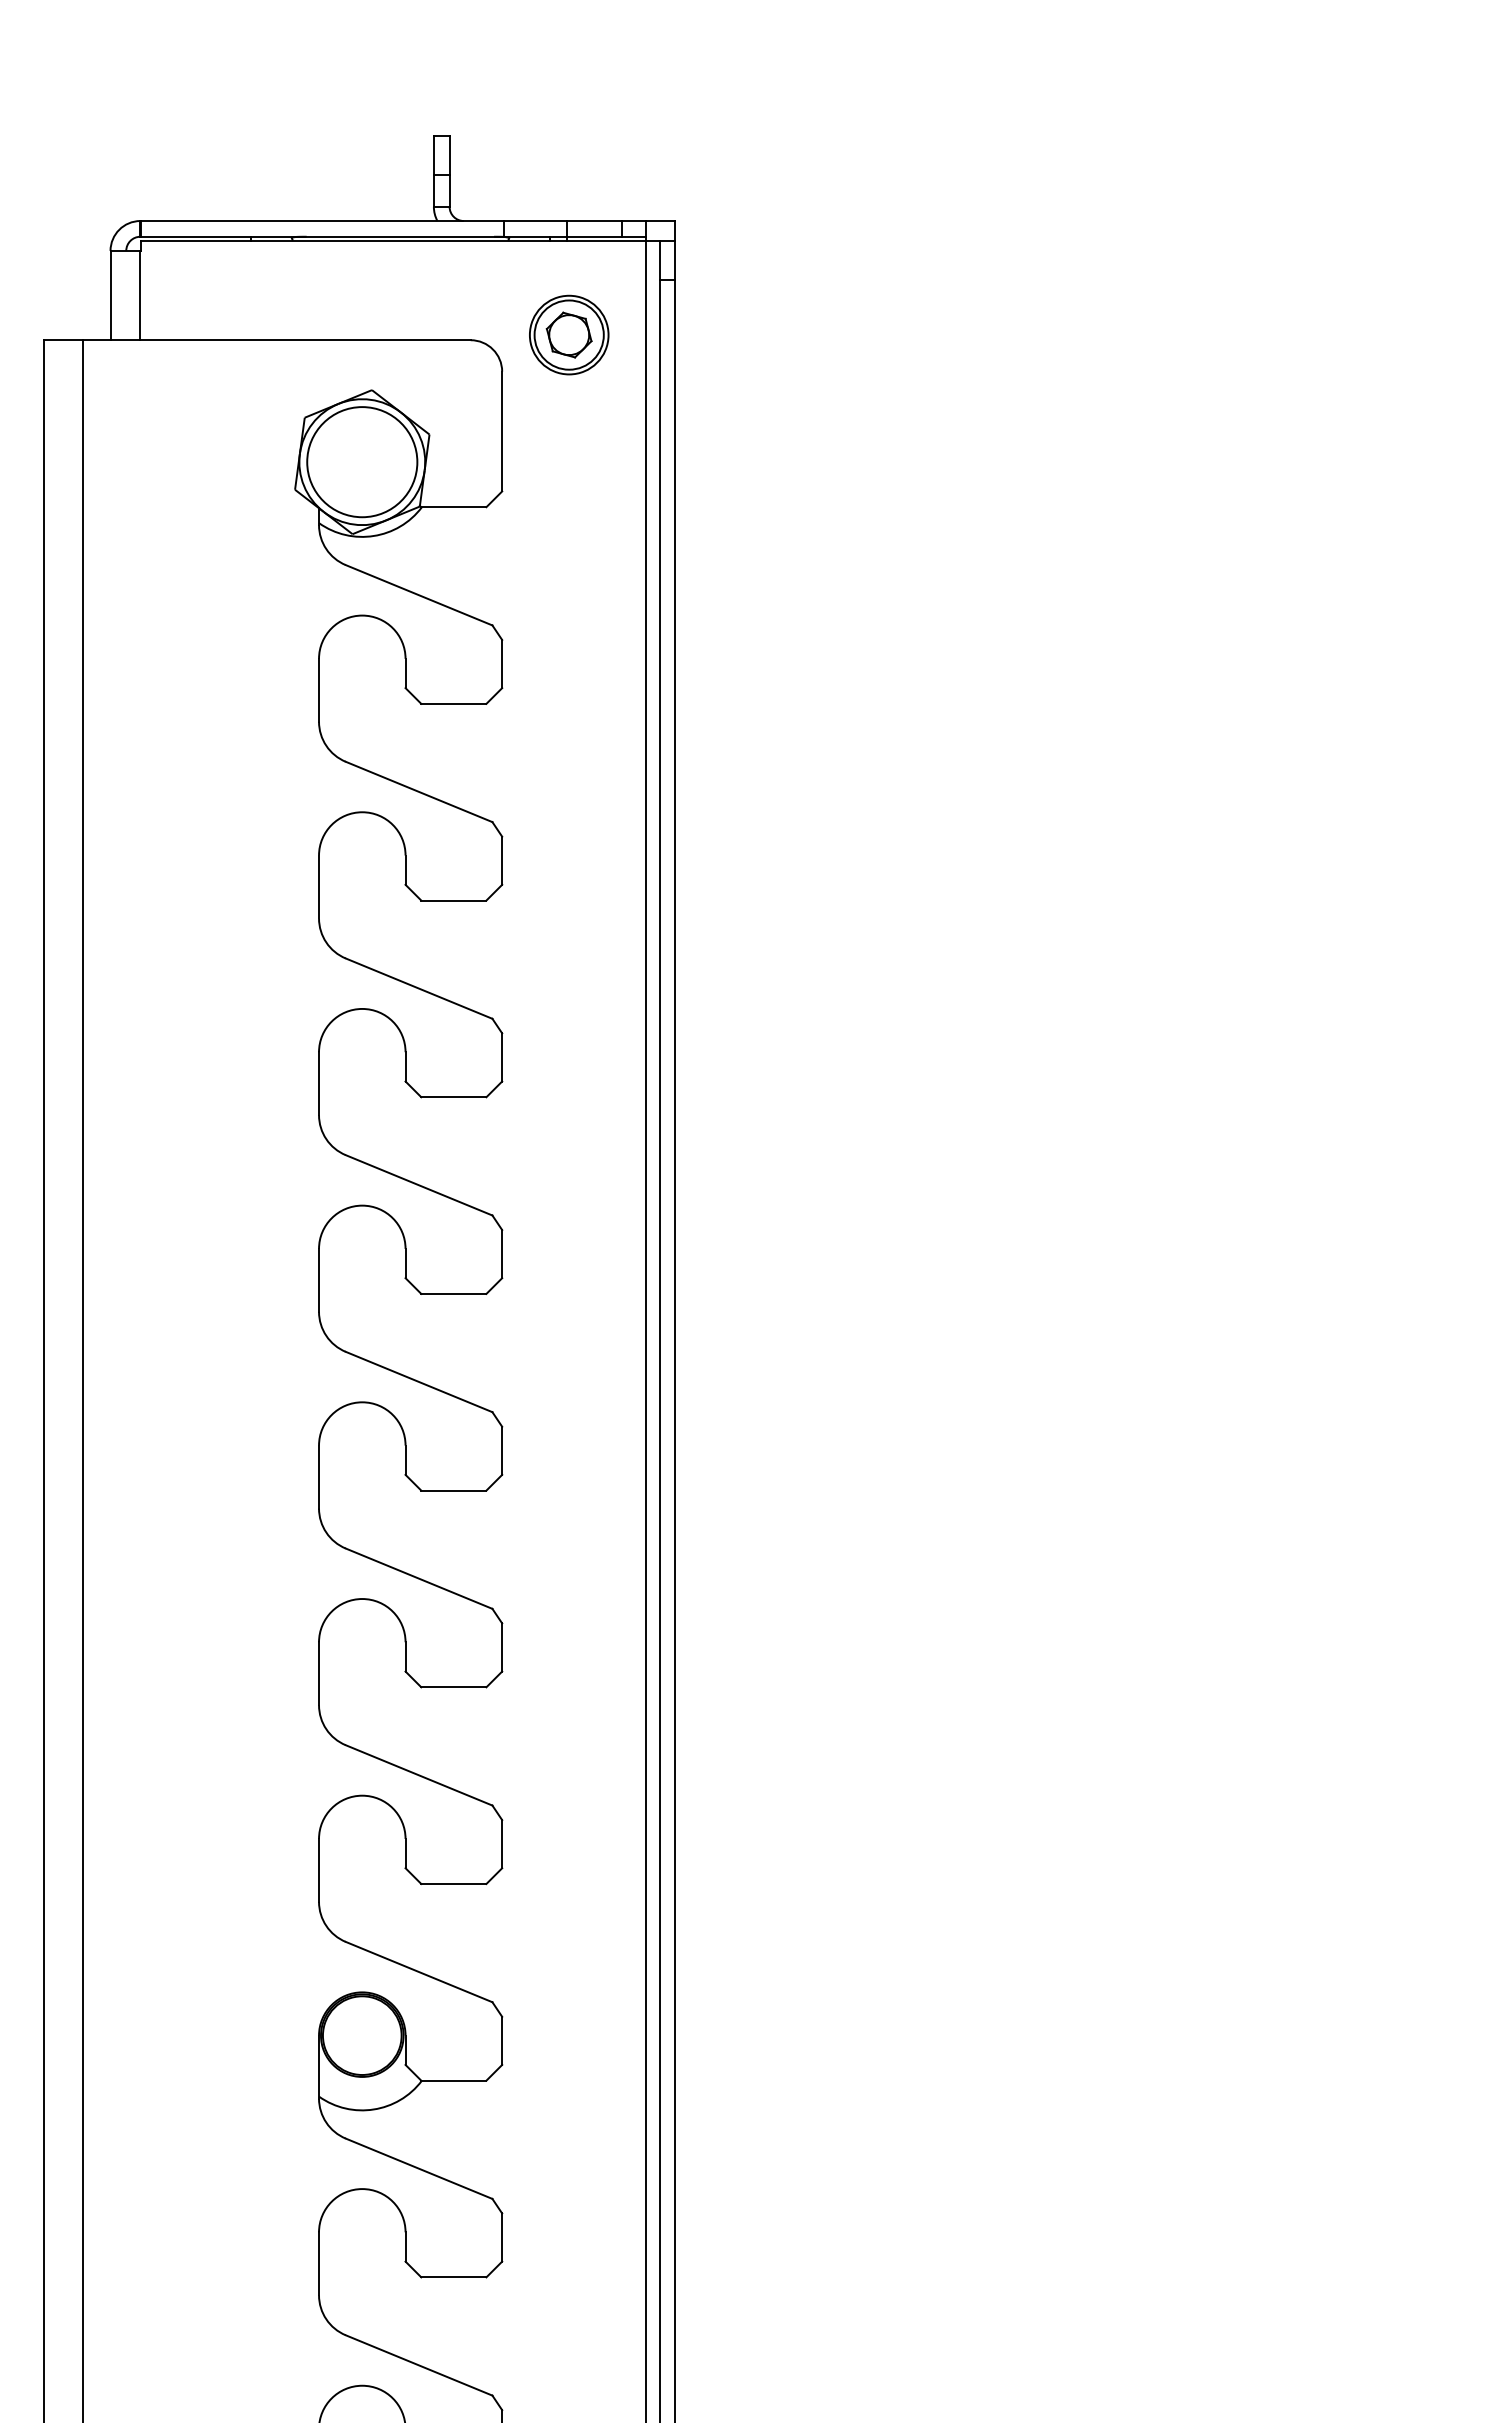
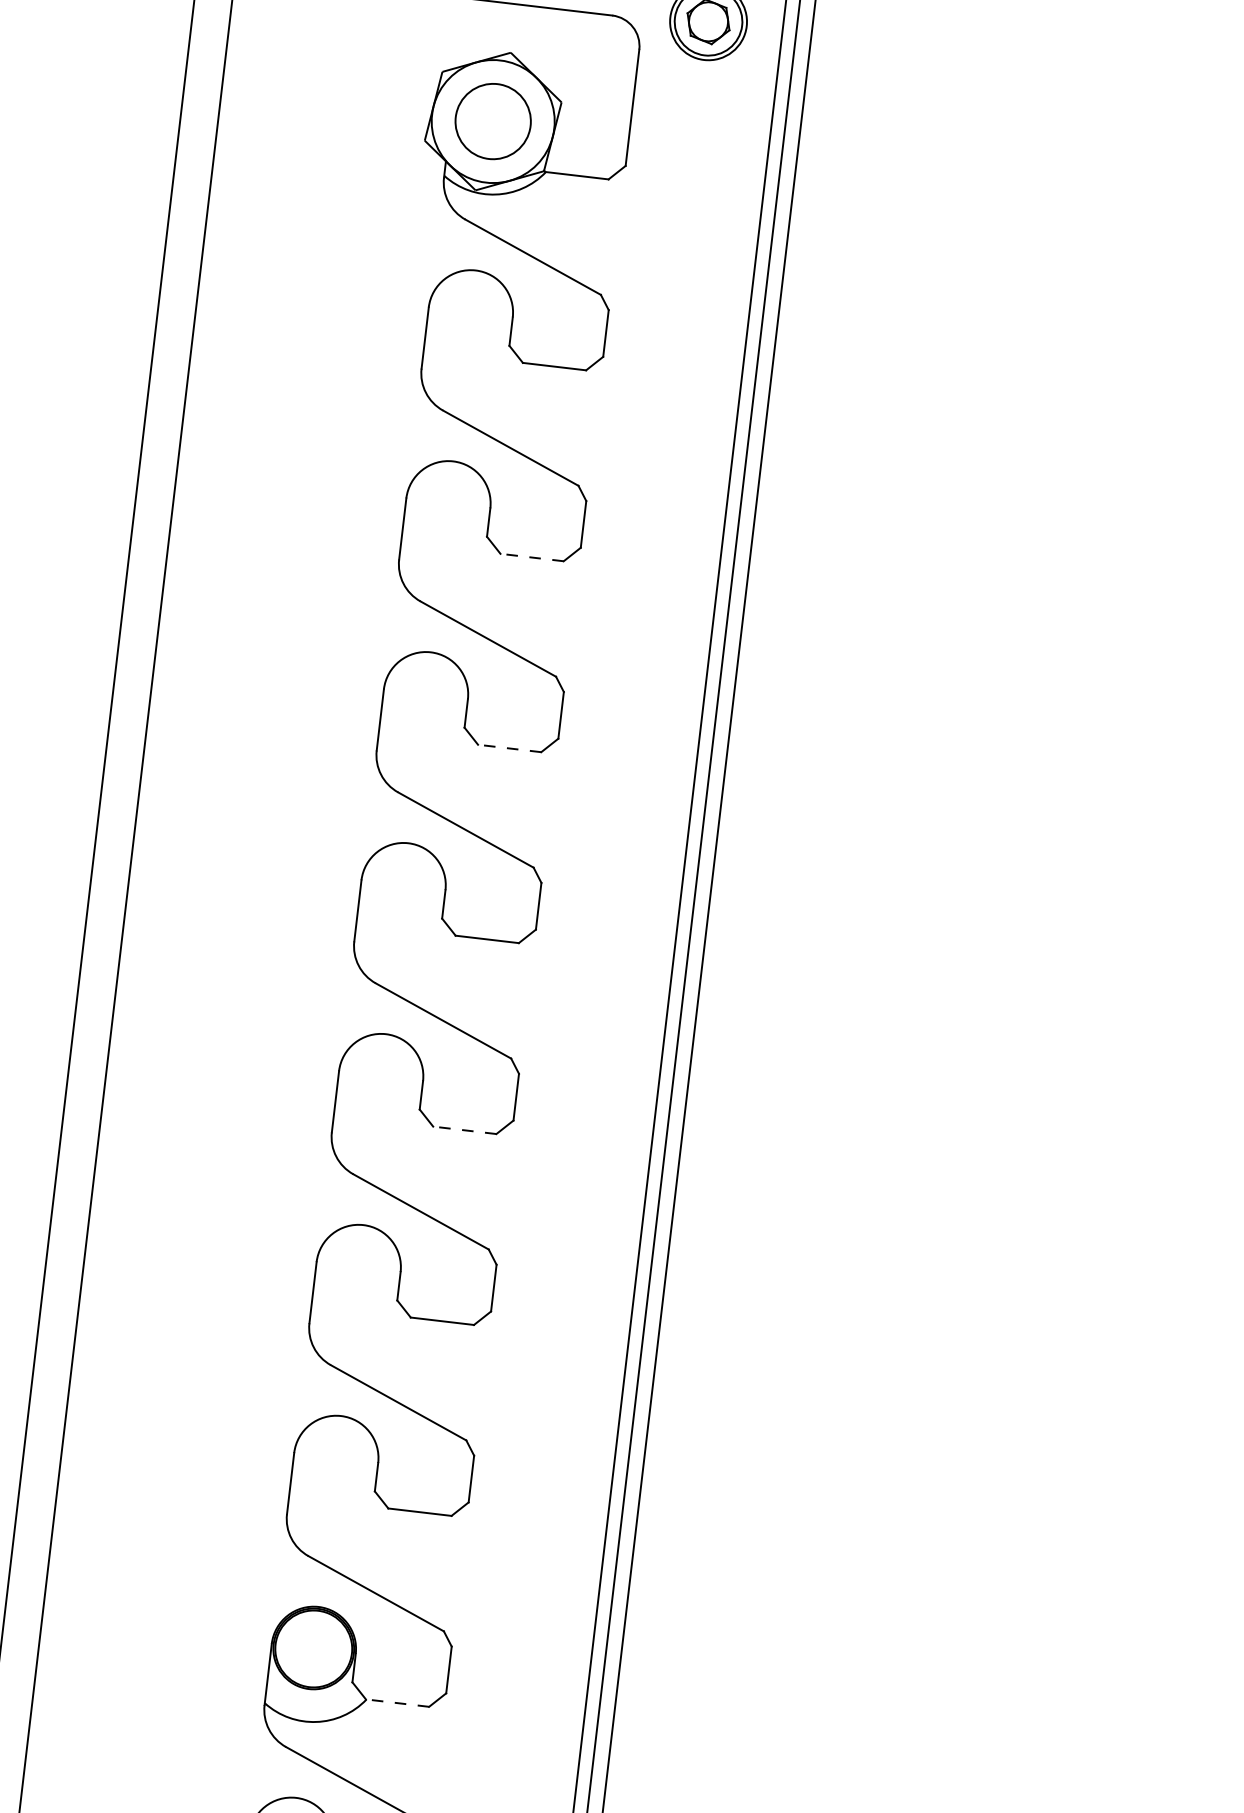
circle: (362, 462) -> (493, 121), size x0.7
line: (453, 900) -> (531, 557), solid -> dashed
line: (453, 1097) -> (509, 748), solid -> dashed
line: (453, 1490) -> (464, 1130), solid -> dashed
line: (453, 2080) -> (397, 1702), solid -> dashed

